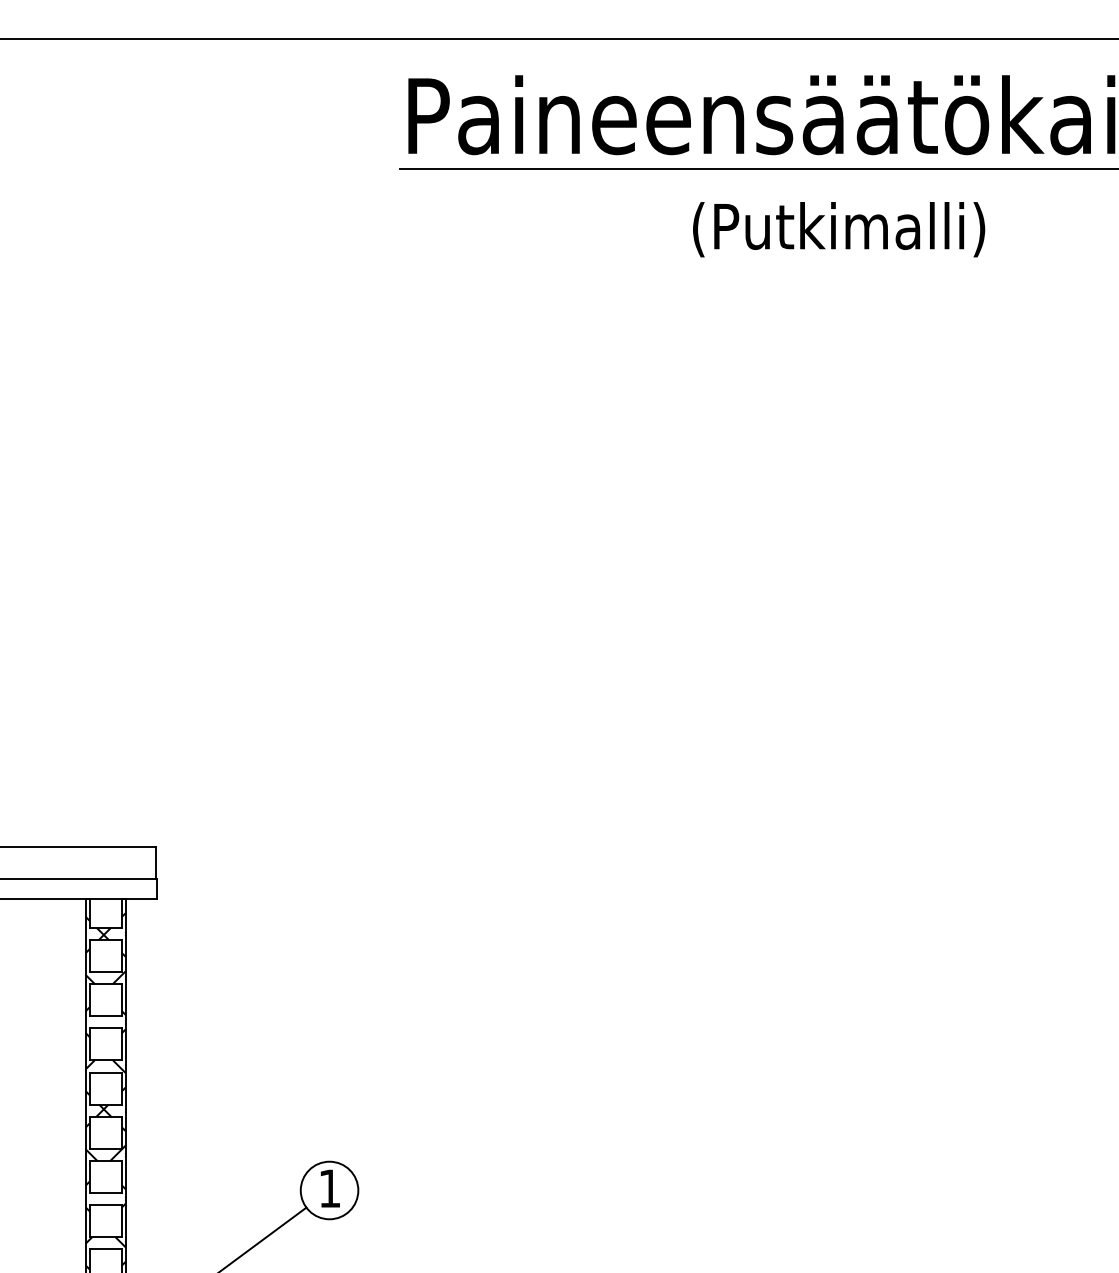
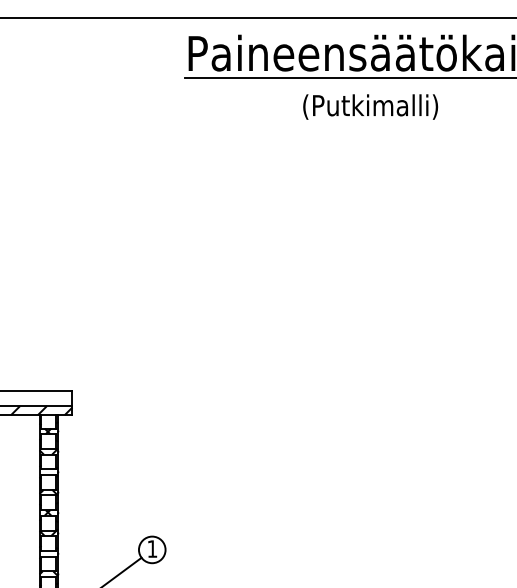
text: (838, 228) -> (370, 106), moved
hatch: (89, 888) -> (41, 410), added

